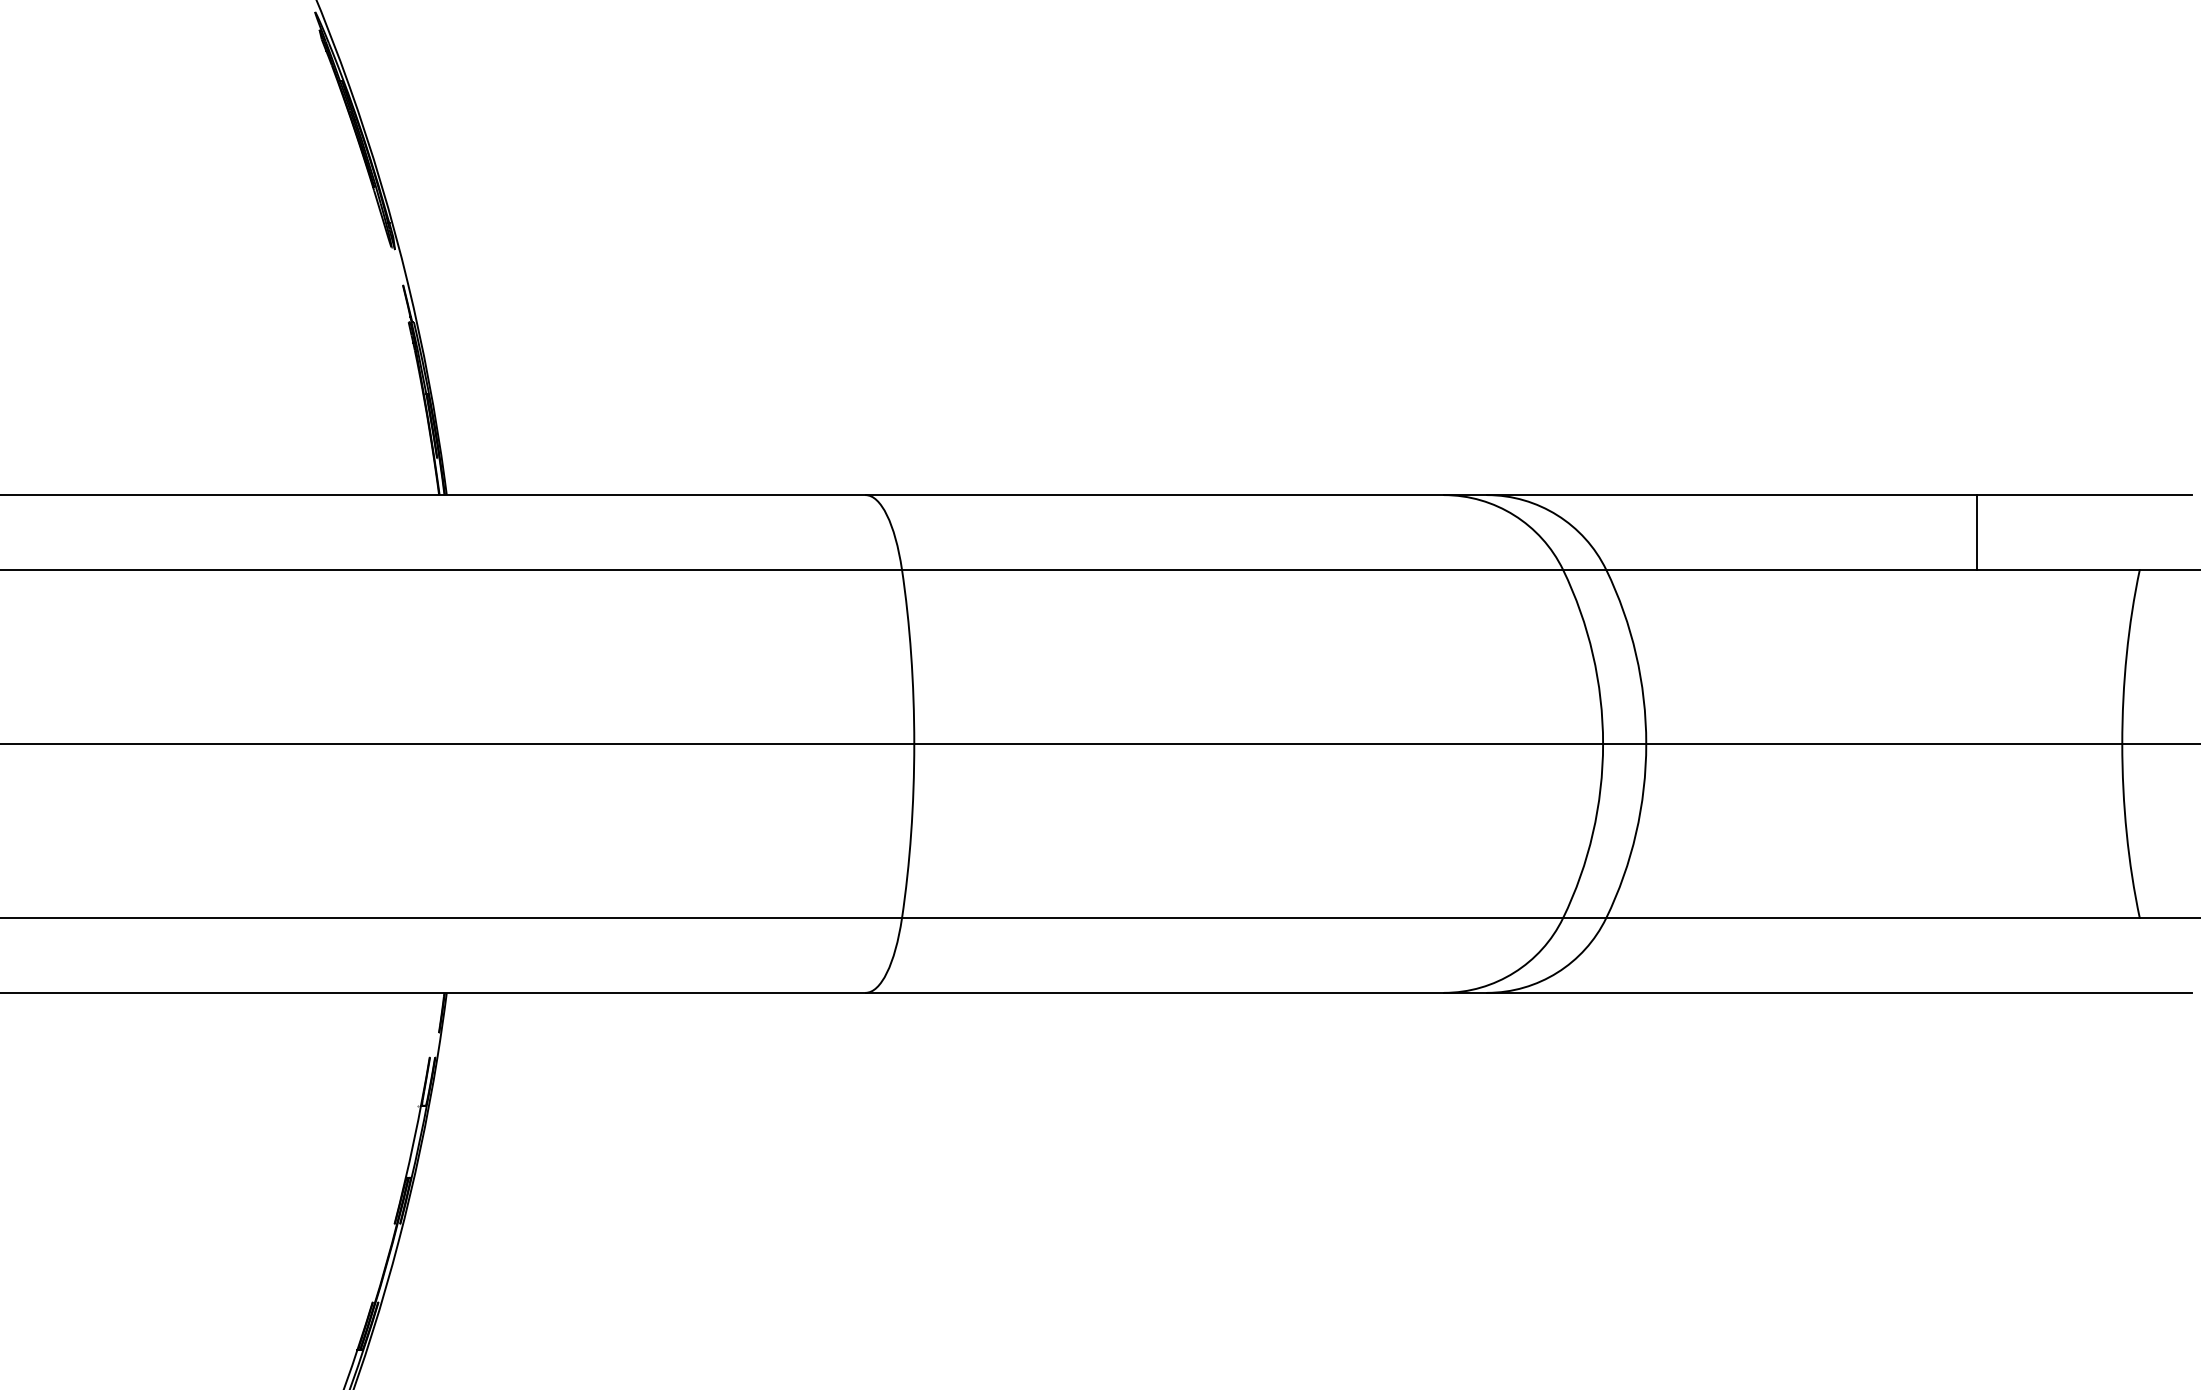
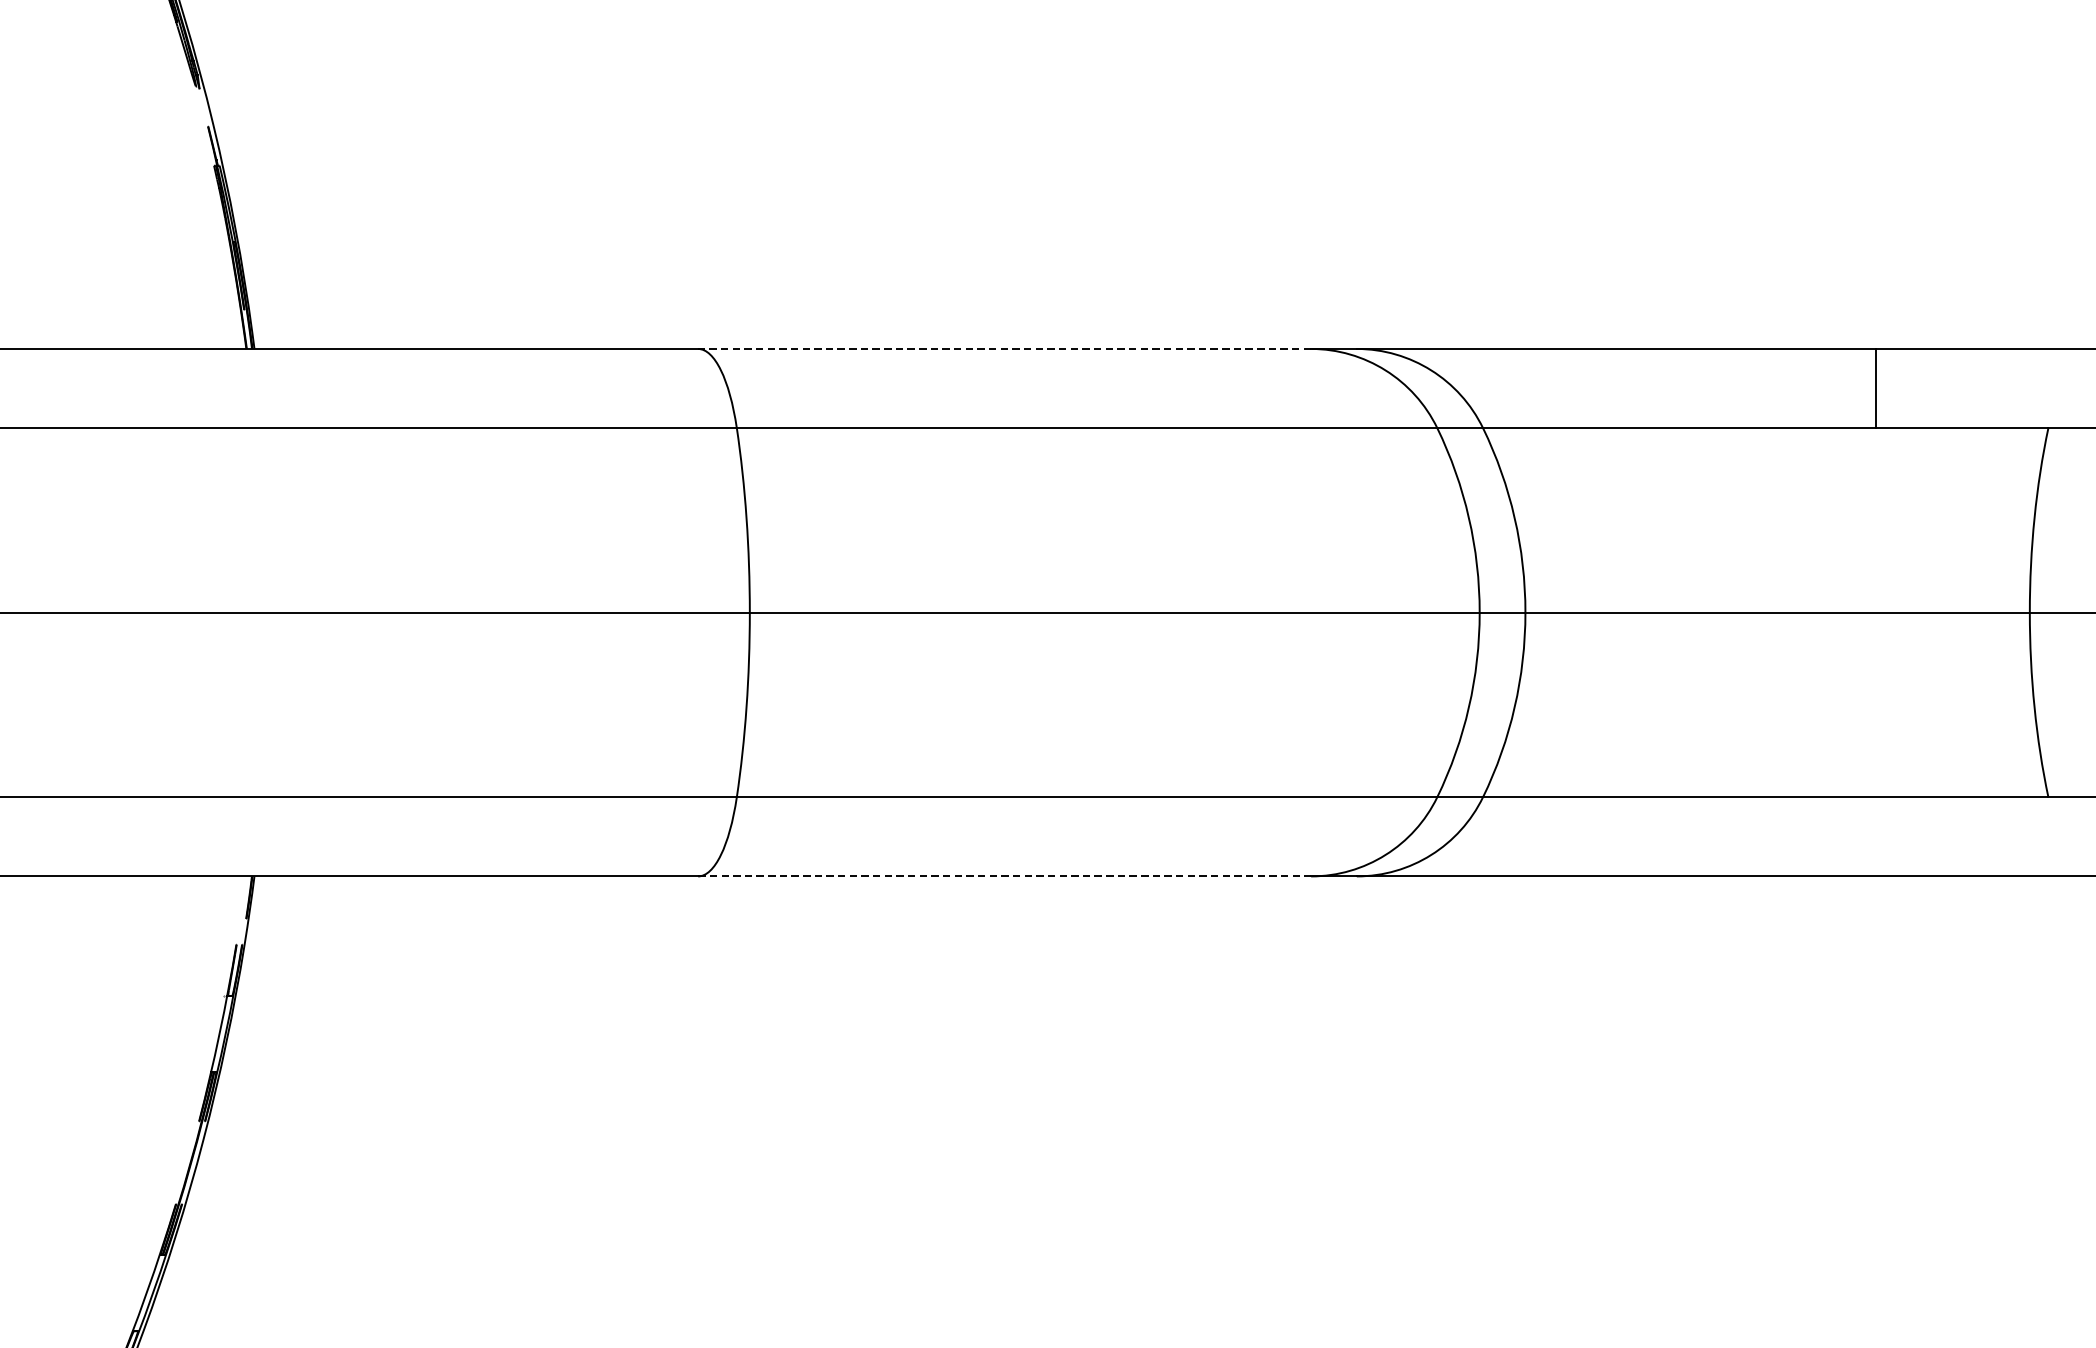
line: (1154, 495) -> (1004, 349), solid -> dashed
line: (1155, 992) -> (1005, 876), solid -> dashed

